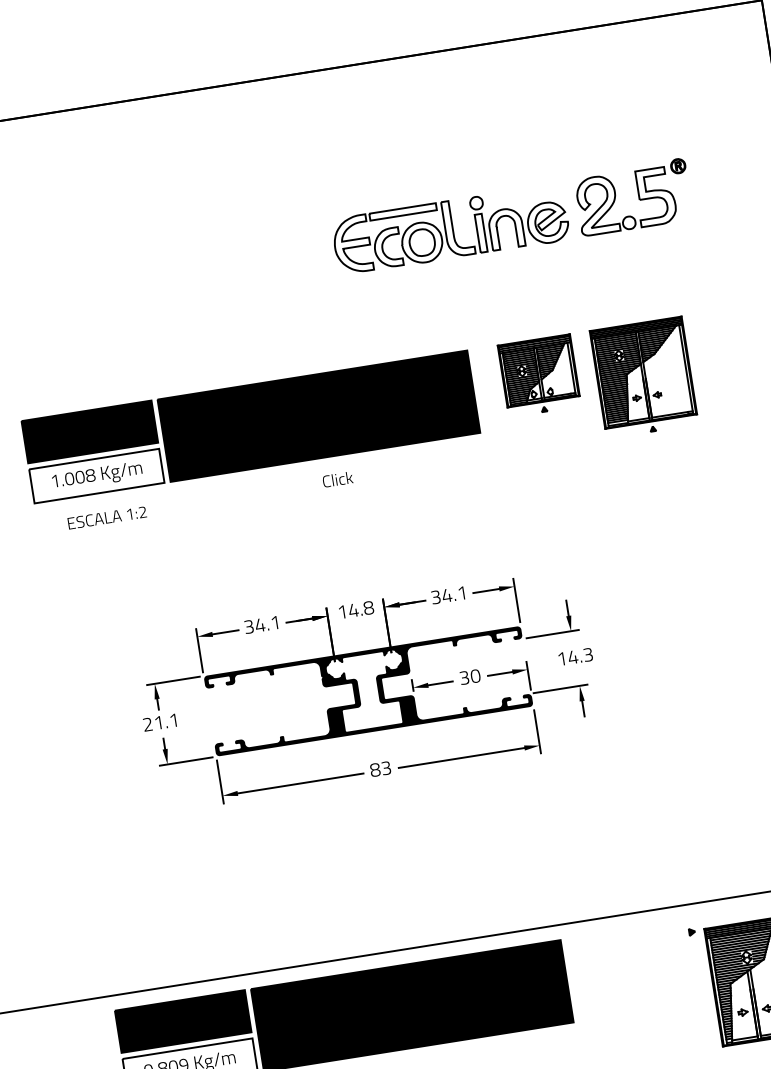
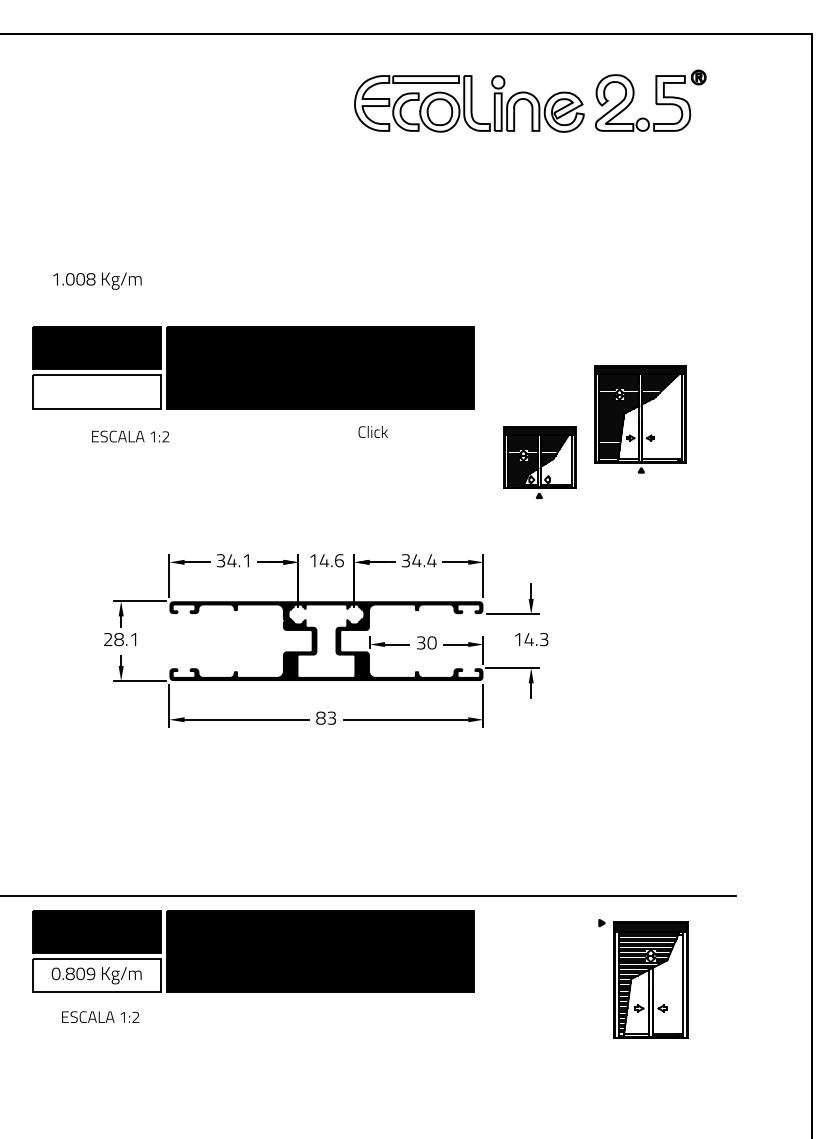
part: (511, 216) -> (530, 100), moved
part: (539, 375) -> (539, 462), moved
part: (644, 377) -> (640, 419), moved
text: (97, 475) -> (97, 280), moved
text: (337, 479) -> (372, 431), moved
text: (107, 517) -> (130, 436), moved
text: (461, 592) -> (431, 560), 34.1 -> 34.4
text: (368, 607) -> (339, 560), 14.8 -> 14.6
text: (158, 722) -> (118, 639), 21.1 -> 28.1

